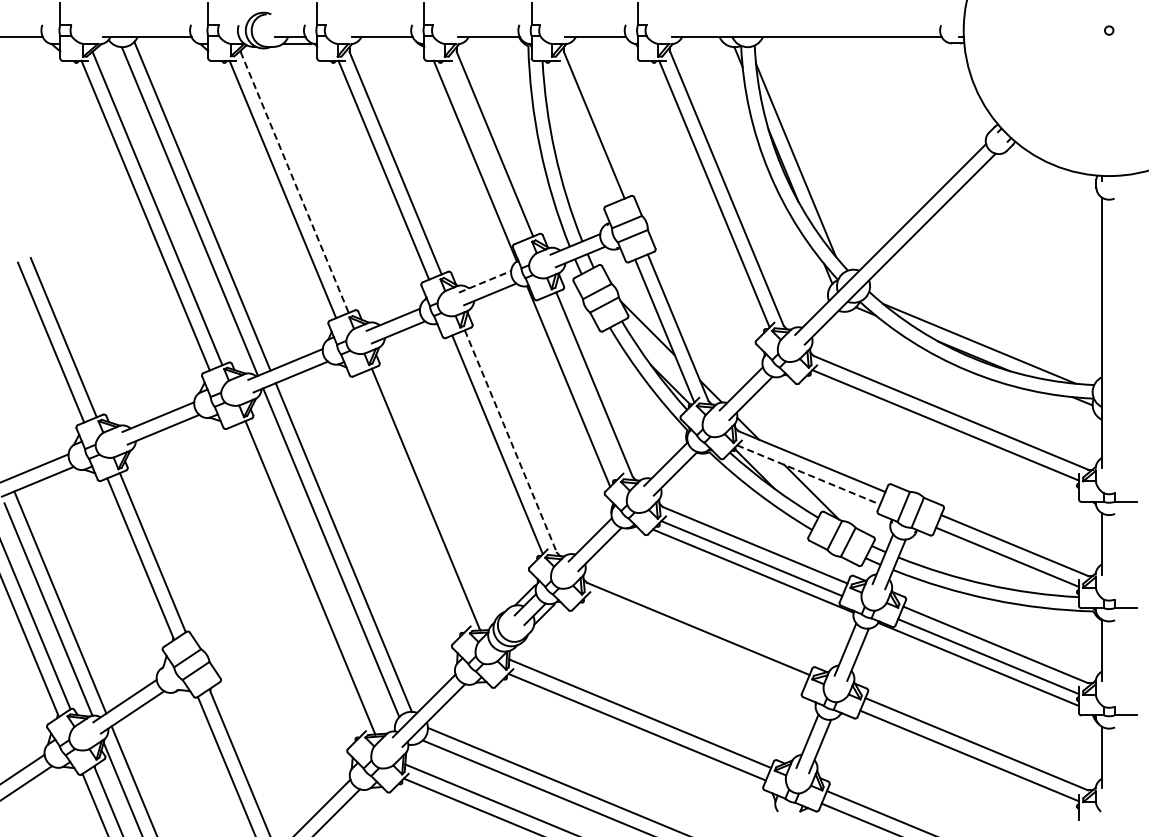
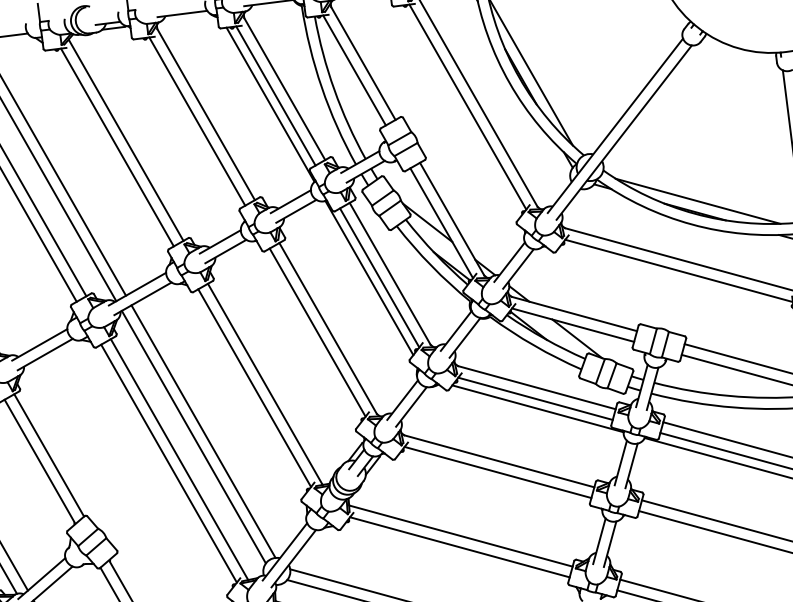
line: (582, 131) -> (354, 69), added
line: (482, 150) -> (275, 95), added
line: (294, 182) -> (126, 140), dashed -> solid
line: (485, 281) -> (291, 201), dashed -> solid
line: (580, 387) -> (379, 277), added
line: (511, 441) -> (328, 328), dashed -> solid
line: (809, 475) -> (573, 325), dashed -> solid
line: (412, 502) -> (254, 388), added
line: (296, 580) -> (168, 463), added
line: (694, 641) -> (497, 471), added

